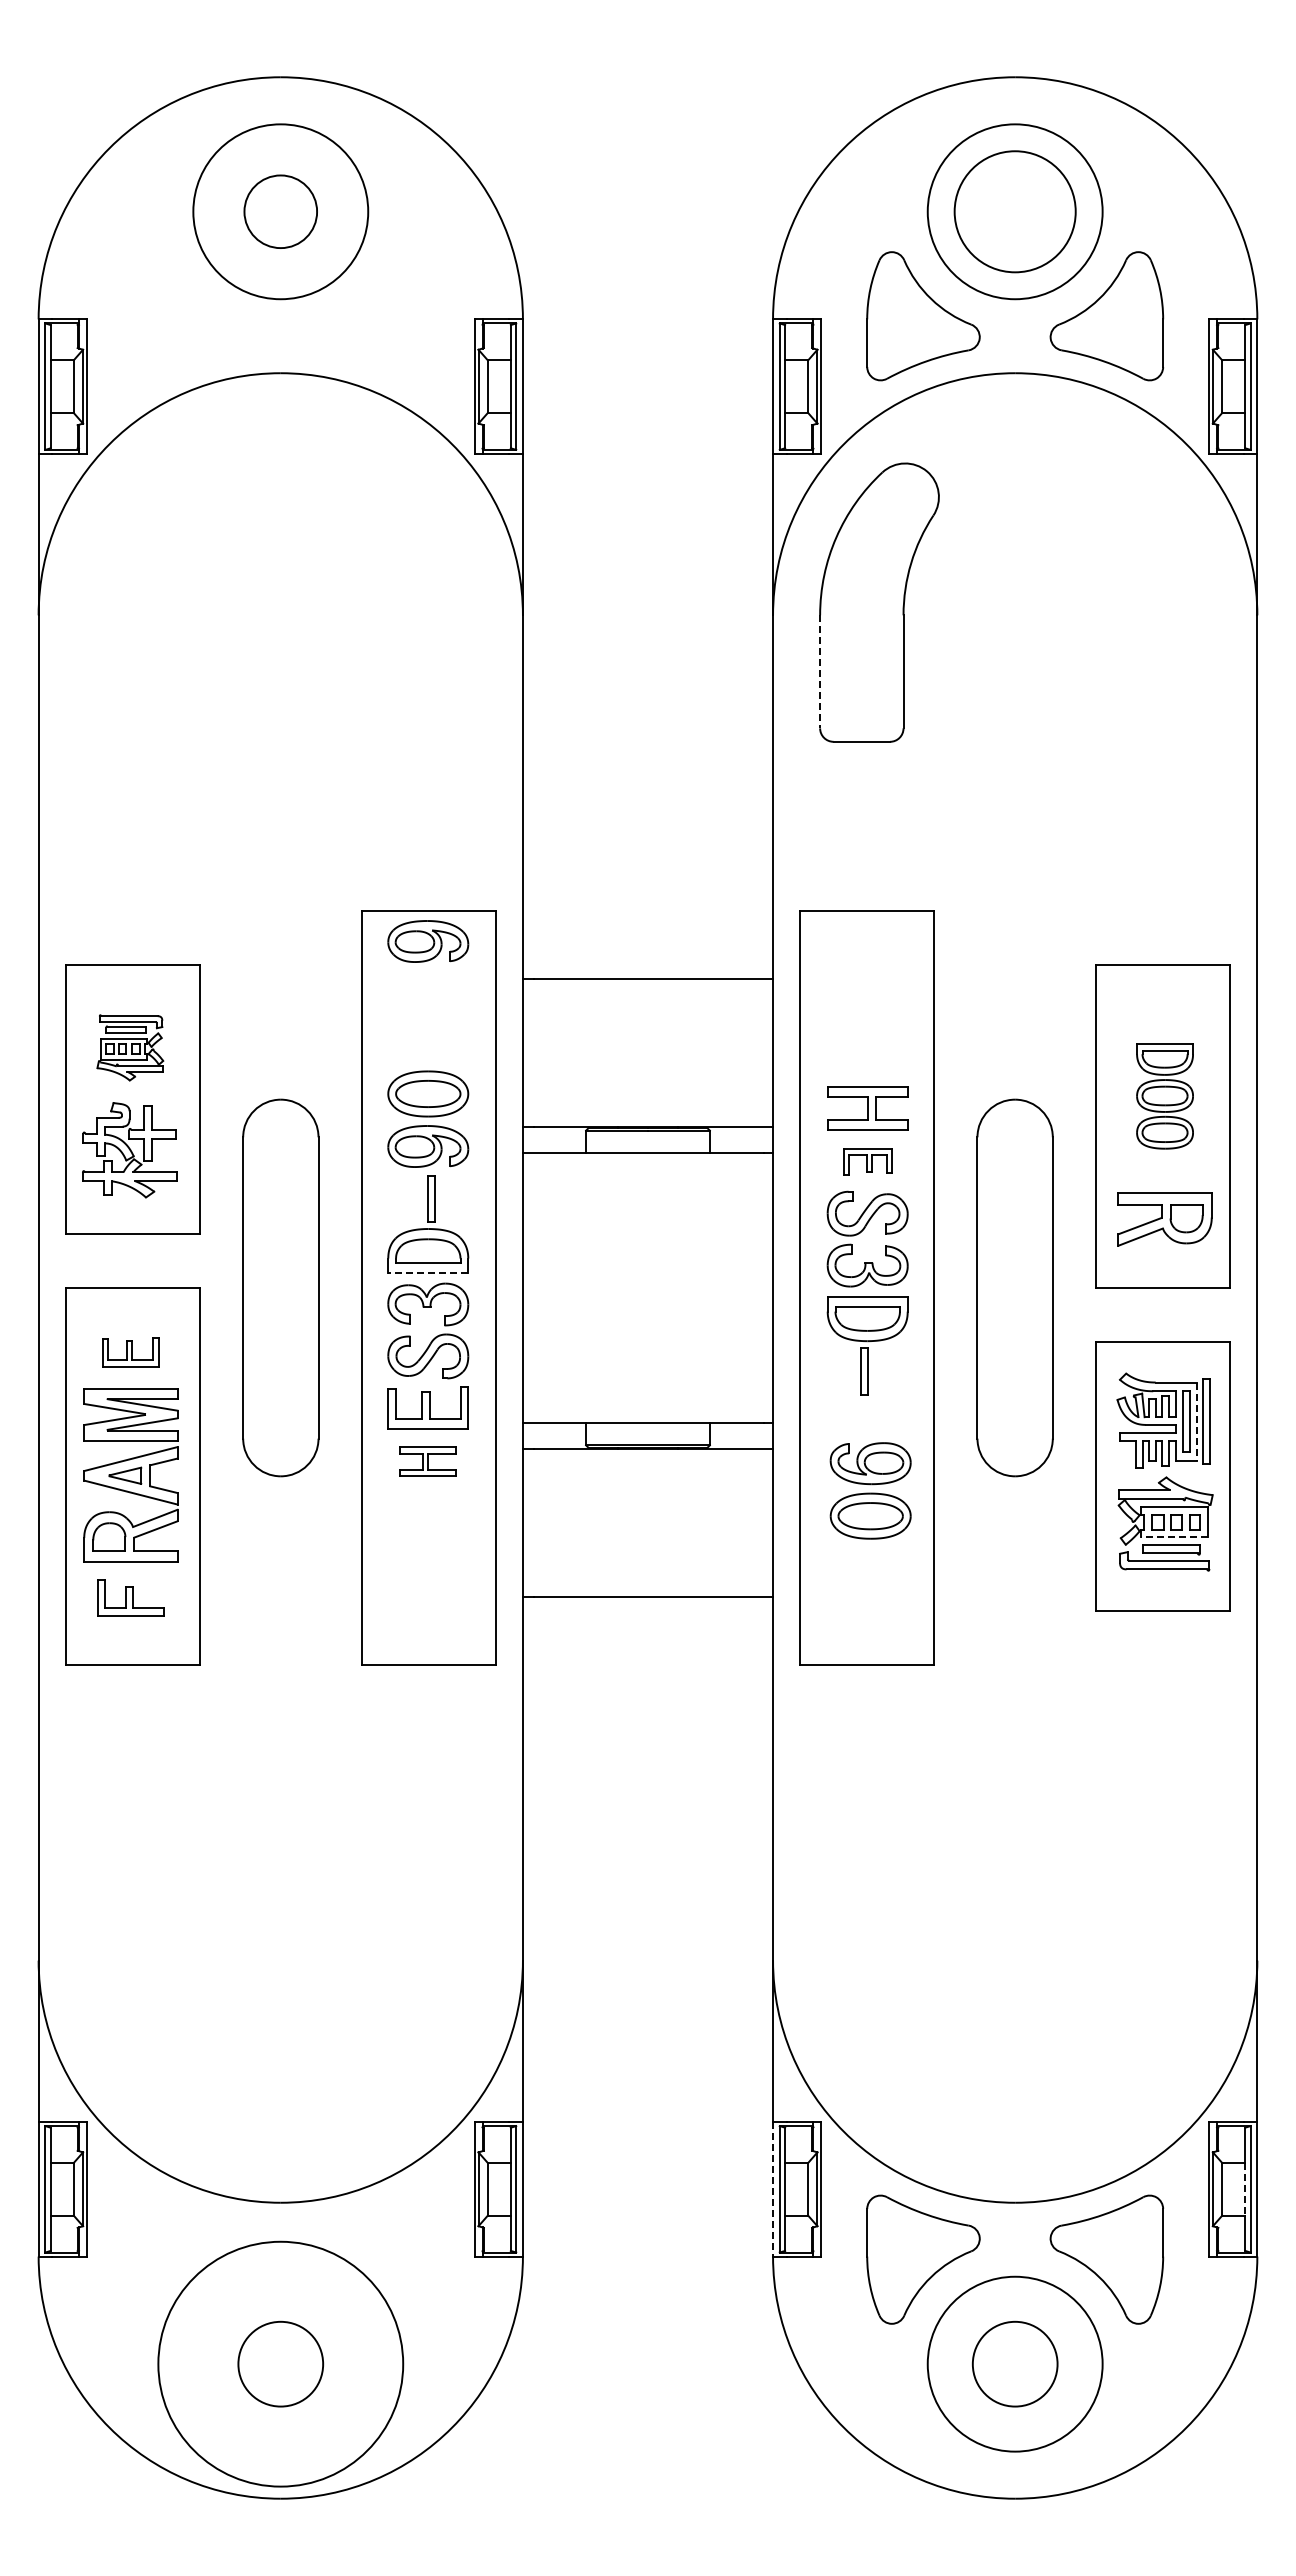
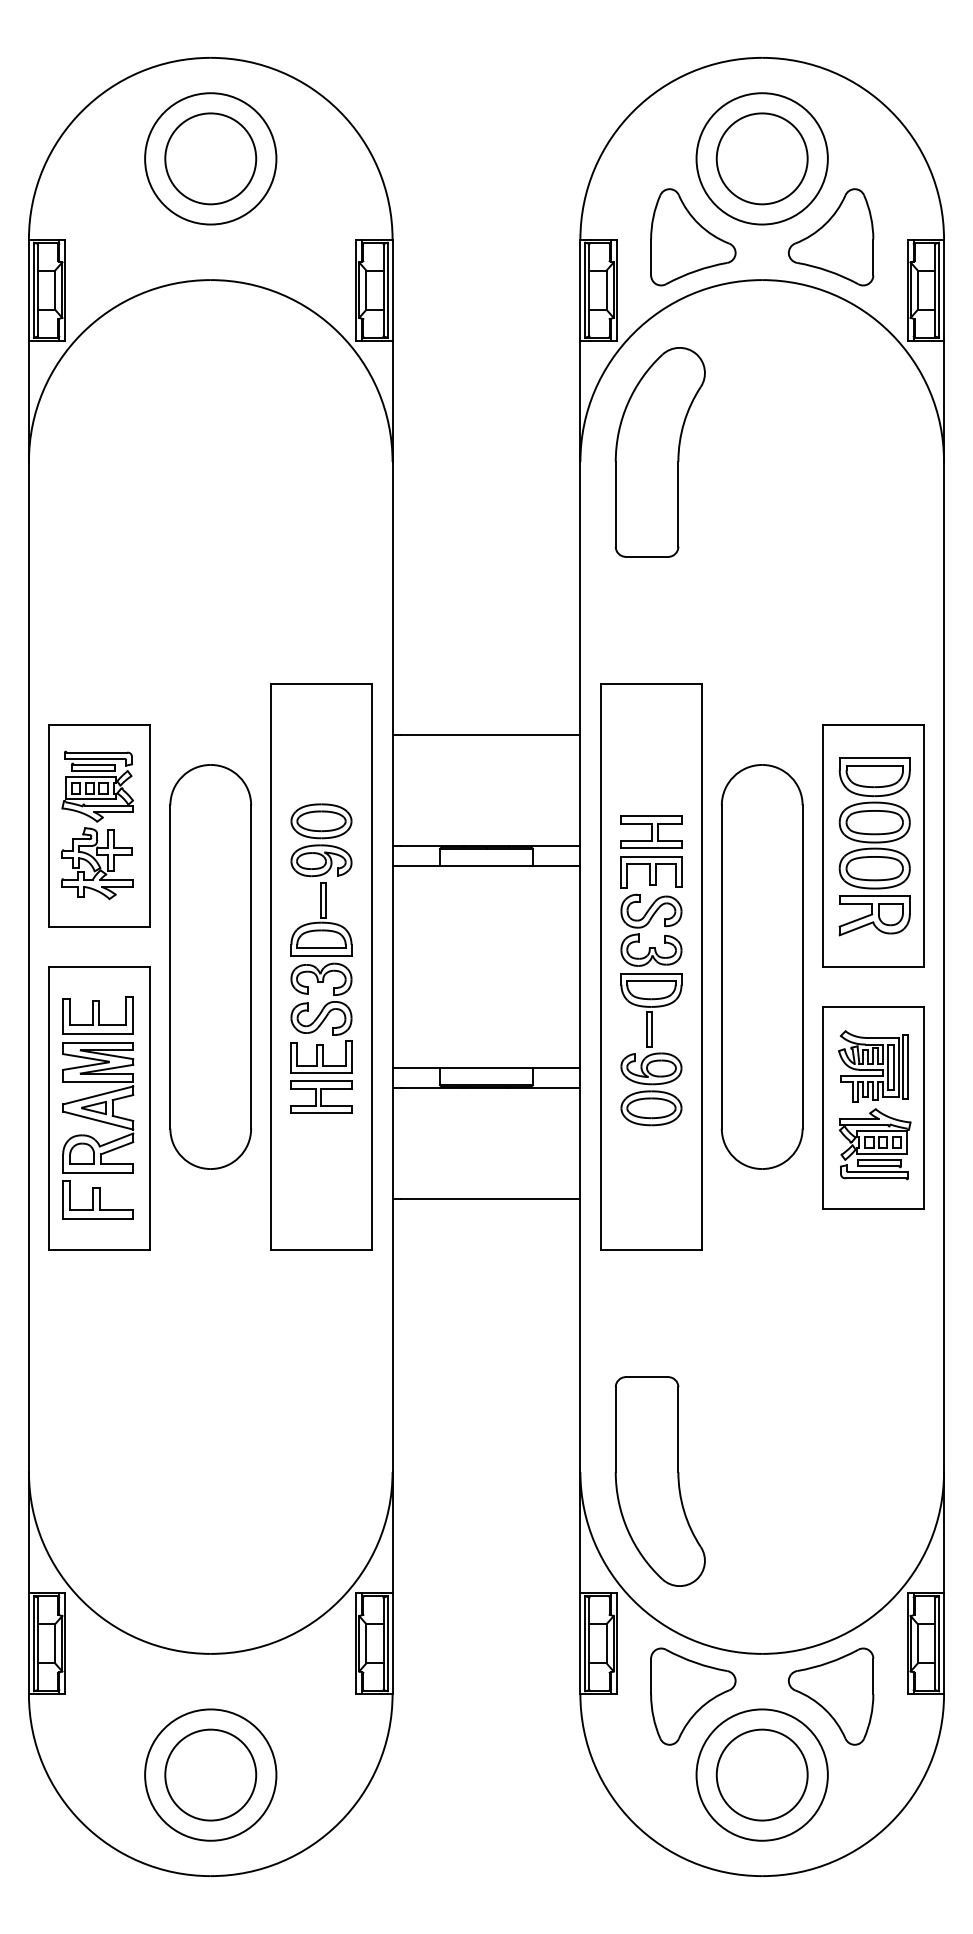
circle: (280, 211) -> (210, 158), size x1.67
line: (820, 671) -> (616, 504), dashed -> solid
part: (428, 941) -> (321, 706), removed
part: (130, 1047) -> (97, 786), size x1.43
part: (1164, 1096) -> (874, 823), size x1.67
part: (867, 1161) -> (651, 872), size x1.67
line: (427, 1272) -> (320, 955), dashed -> solid
part: (280, 1287) -> (210, 966), size x1.43
part: (1014, 1287) -> (761, 966), size x1.43
part: (130, 1352) -> (97, 1015), size x1.67
line: (1197, 1422) -> (899, 1067), dashed -> solid
part: (427, 1461) -> (320, 1097), size x1.43
part: (870, 1490) -> (651, 1089), moved
line: (1174, 1537) -> (881, 1154), dashed -> solid
part: (130, 1597) -> (97, 1199), size x1.43
part: (879, 1973) -> (660, 1481), added
line: (773, 2189) -> (580, 1643), dashed -> solid
line: (1245, 2189) -> (935, 1643), dashed -> solid
circle: (280, 2363) -> (210, 1774), size x0.71
circle: (280, 2363) -> (210, 1774), size x1.43
circle: (1014, 2363) -> (761, 1774), size x1.43

